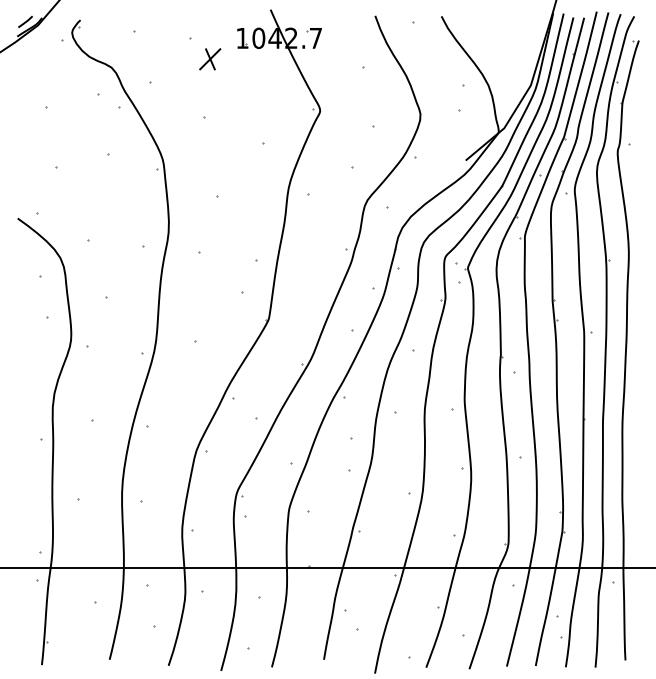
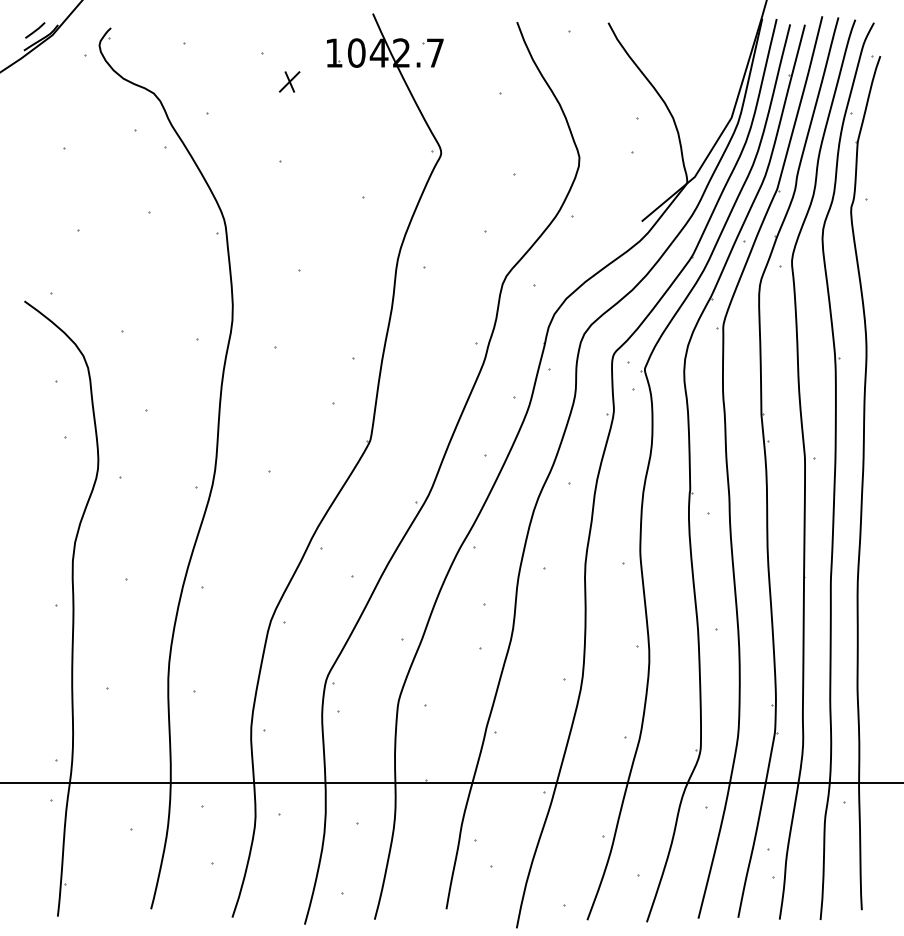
part: (210, 58) -> (289, 81), size x0.7

